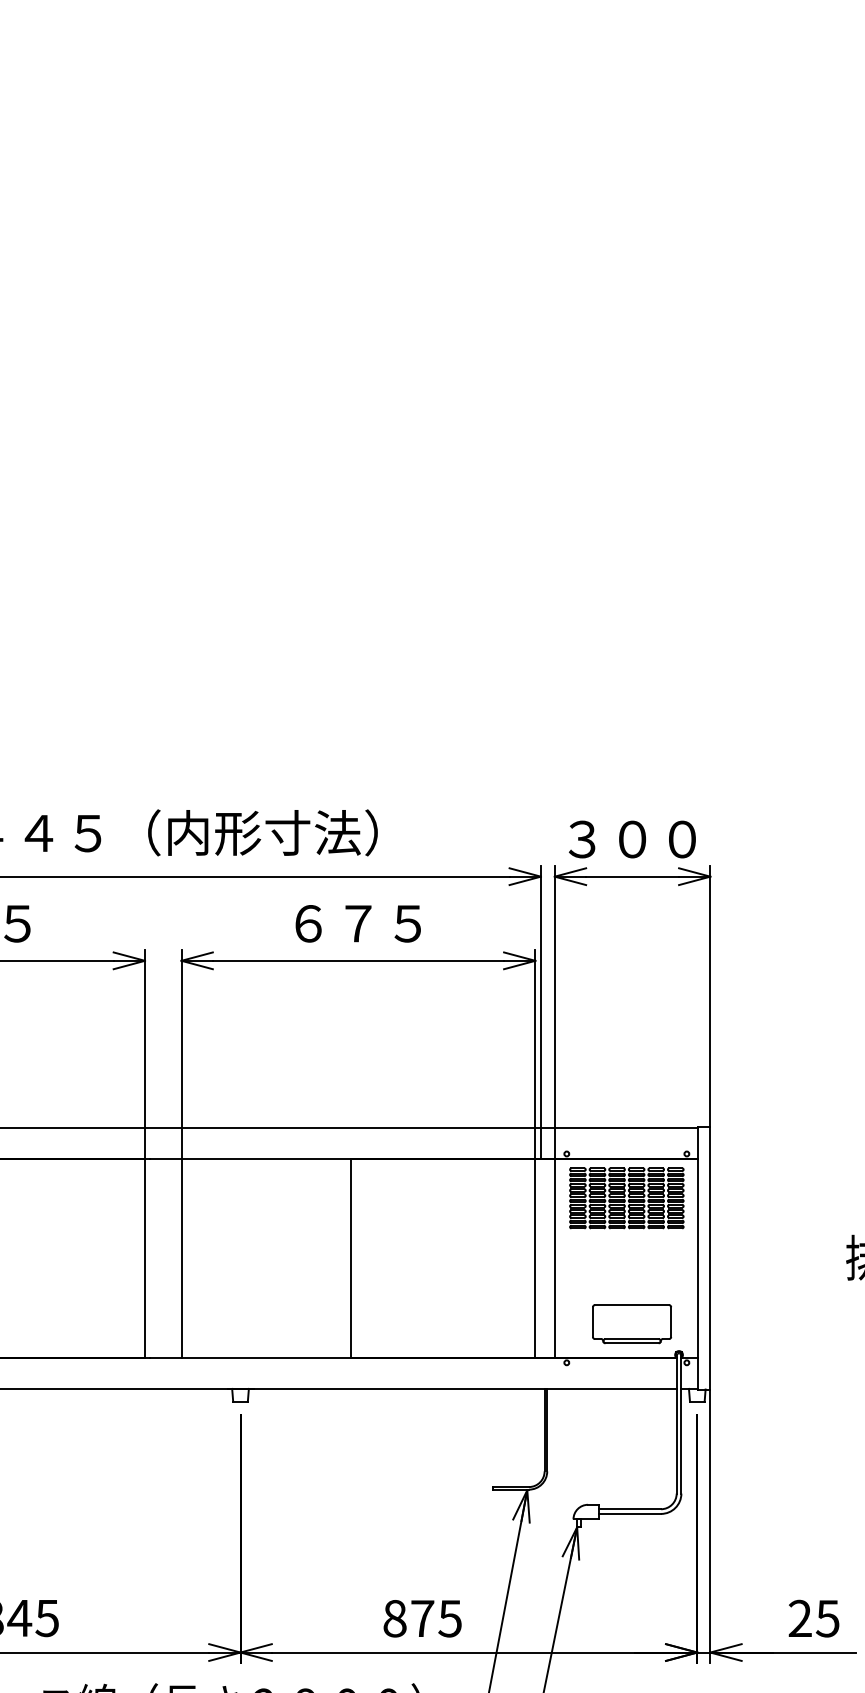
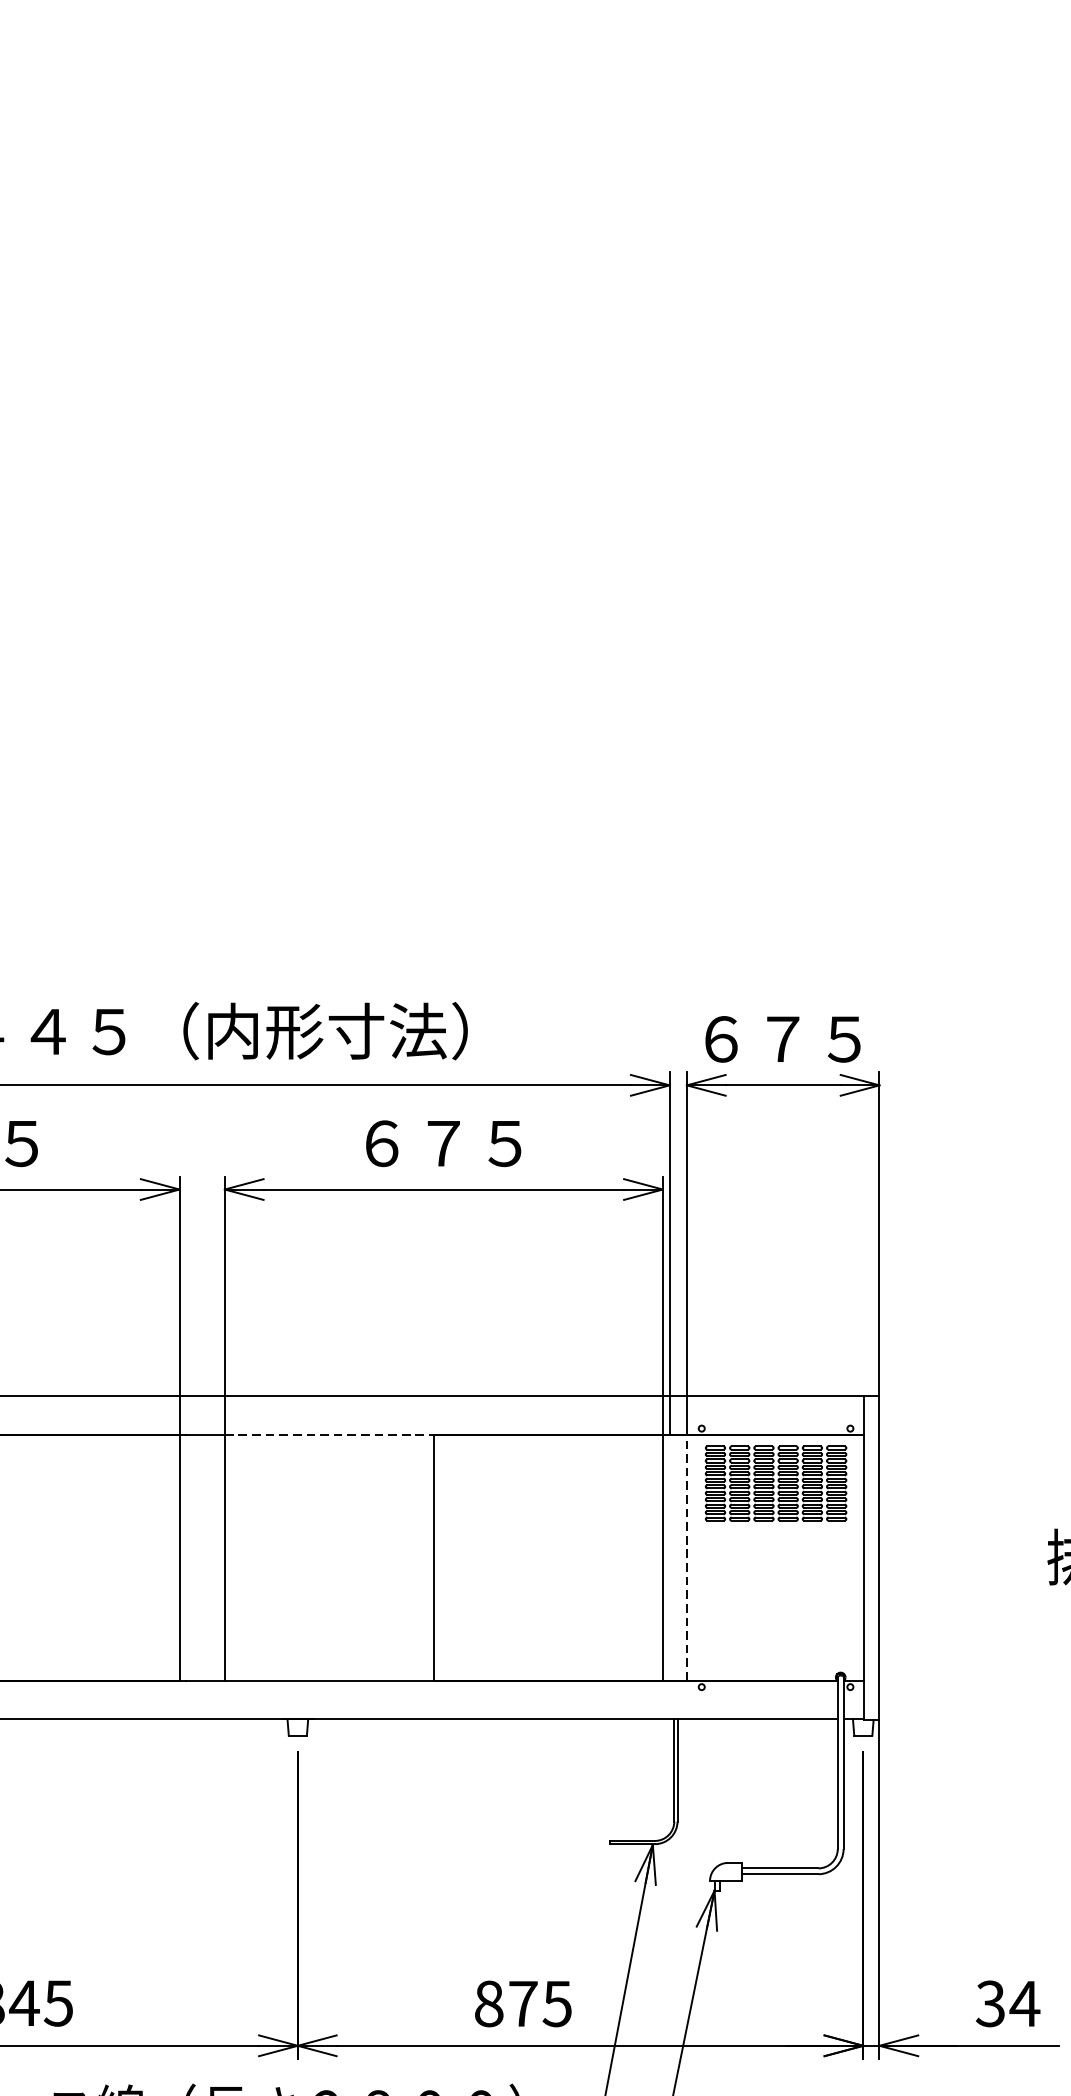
text: (631, 839) -> (781, 1039), ３００ -> ６７５
line: (266, 1159) -> (330, 1435), solid -> dashed
line: (554, 1257) -> (686, 1556), solid -> dashed
part: (631, 1324) -> (781, 1639), removed
text: (814, 1618) -> (1008, 2003), 25 -> 34

